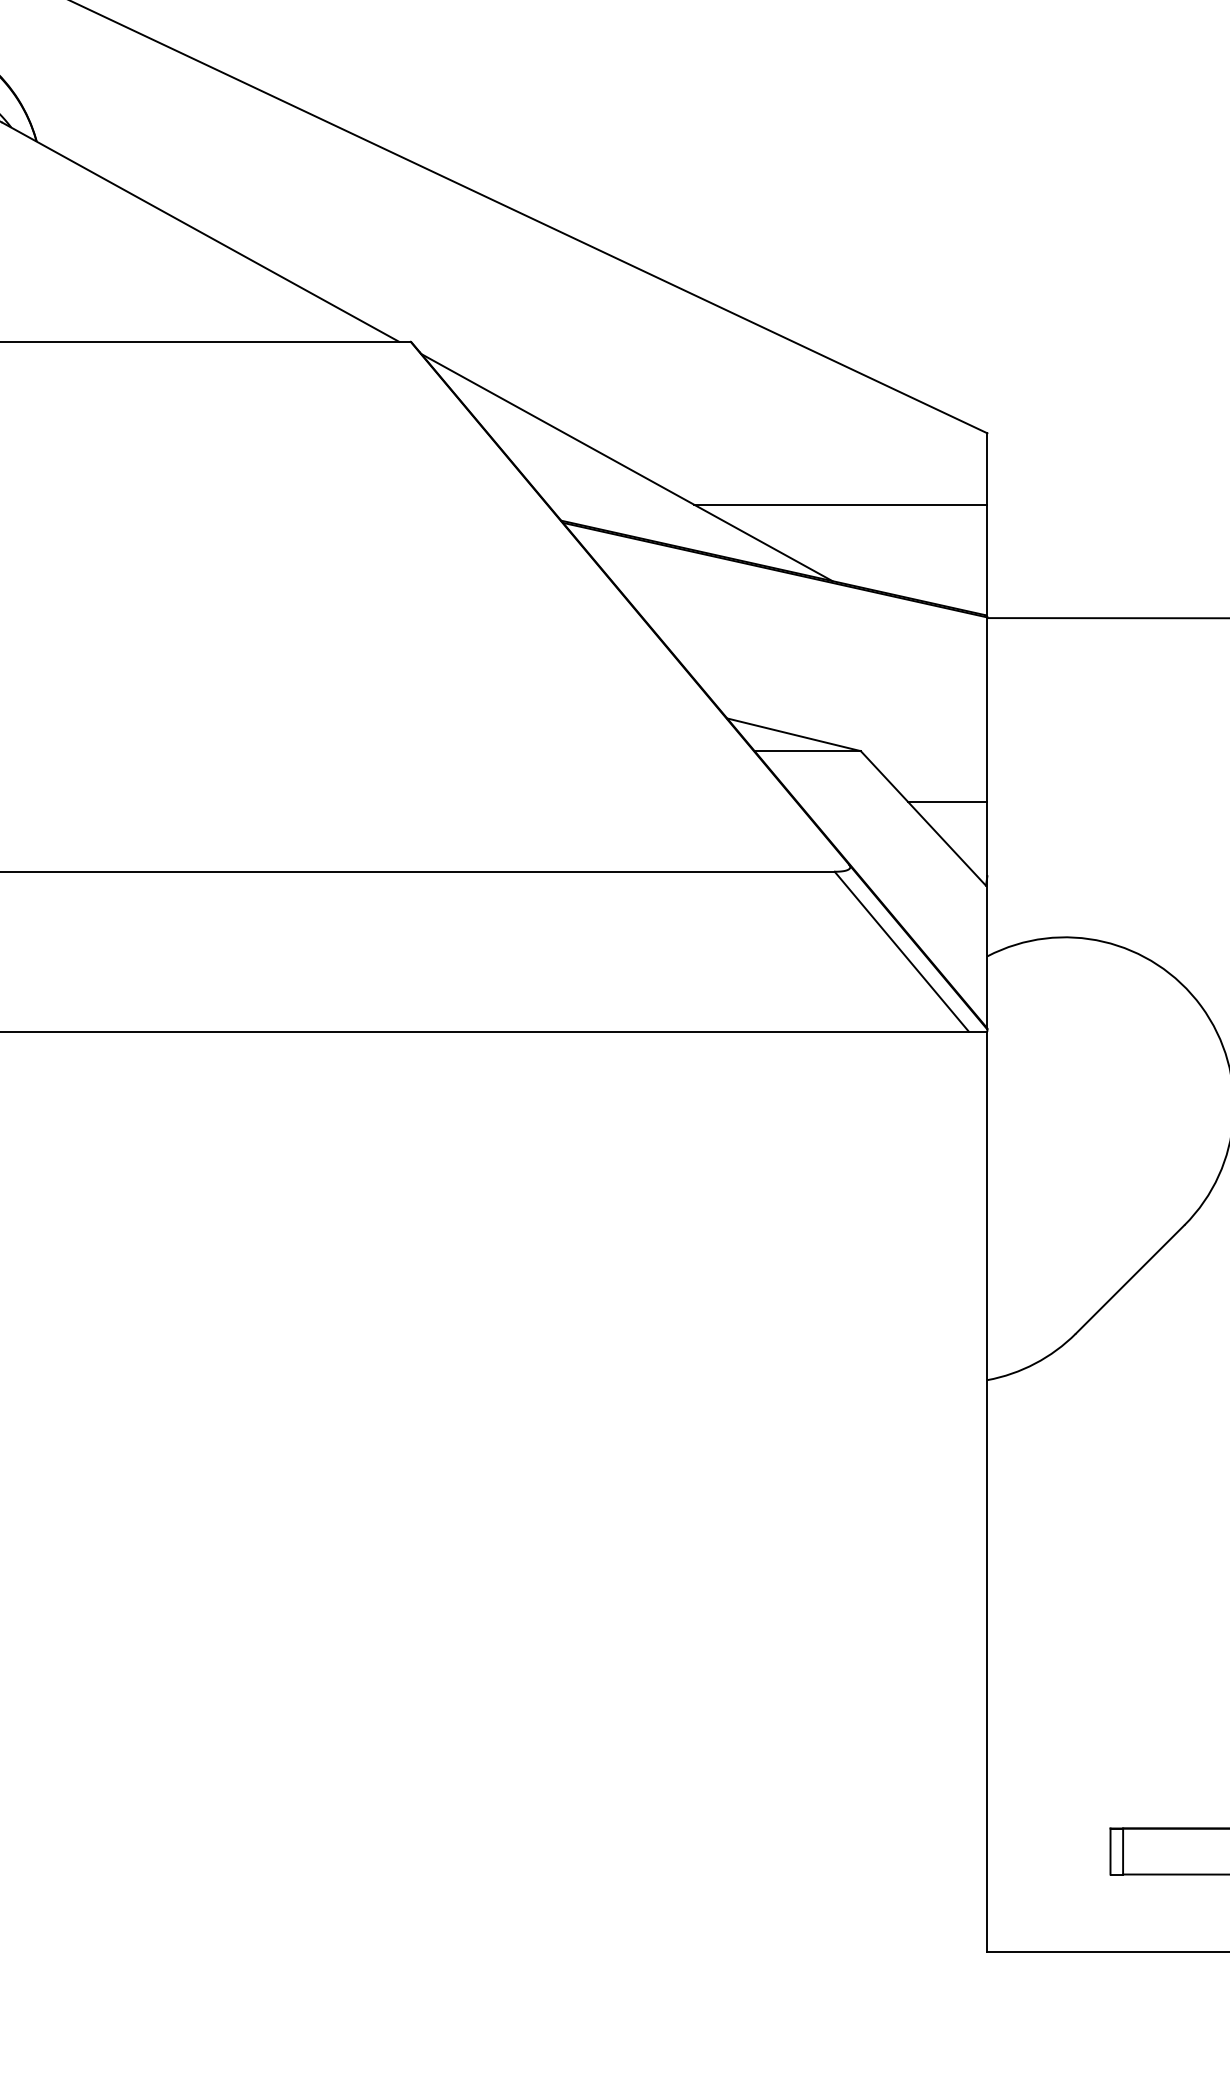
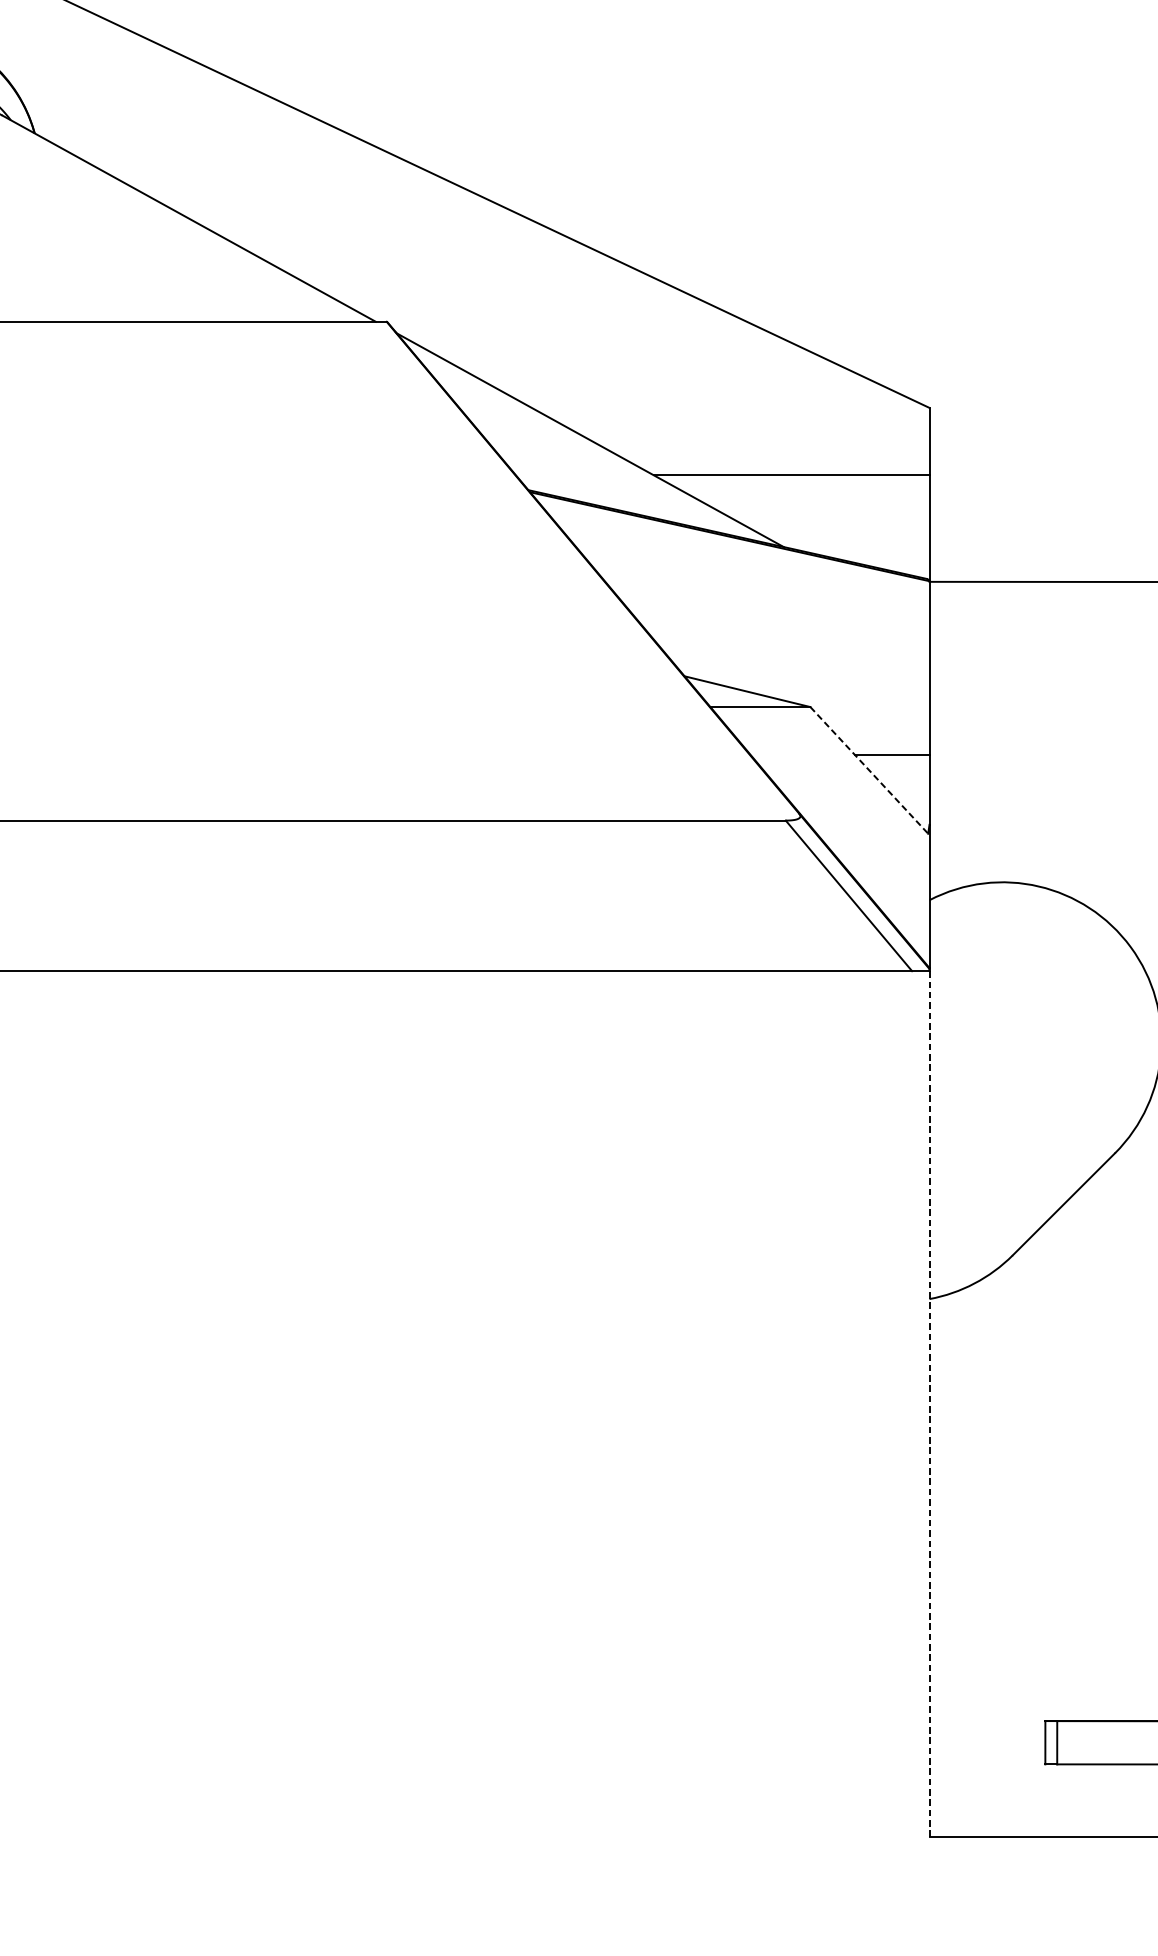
line: (923, 818) -> (869, 770), solid -> dashed
line: (987, 1491) -> (929, 1403), solid -> dashed

